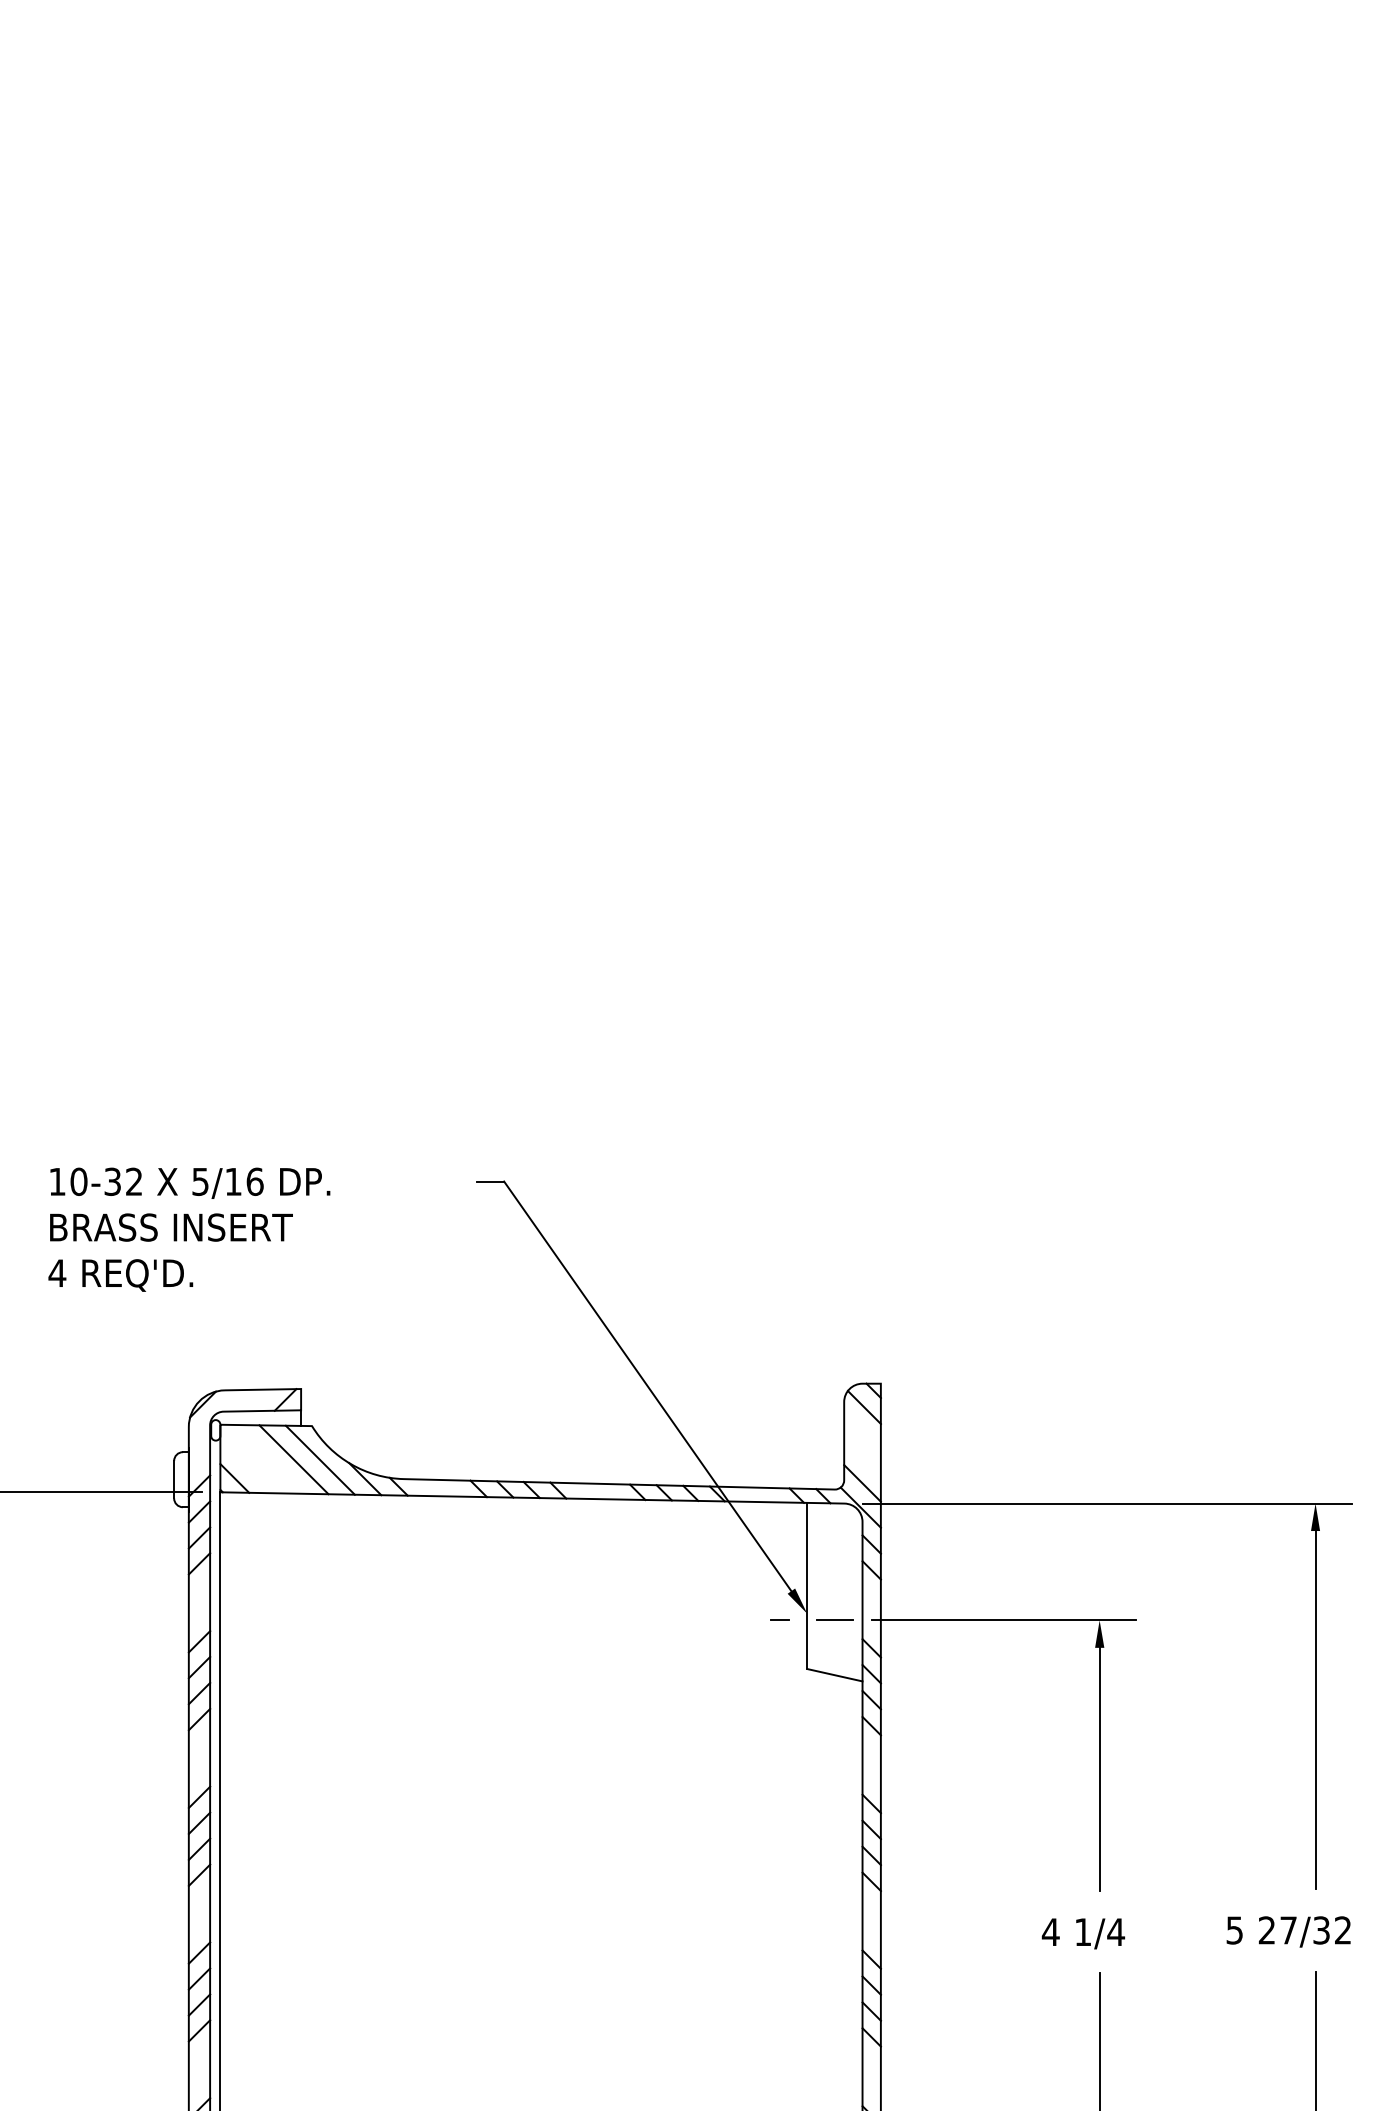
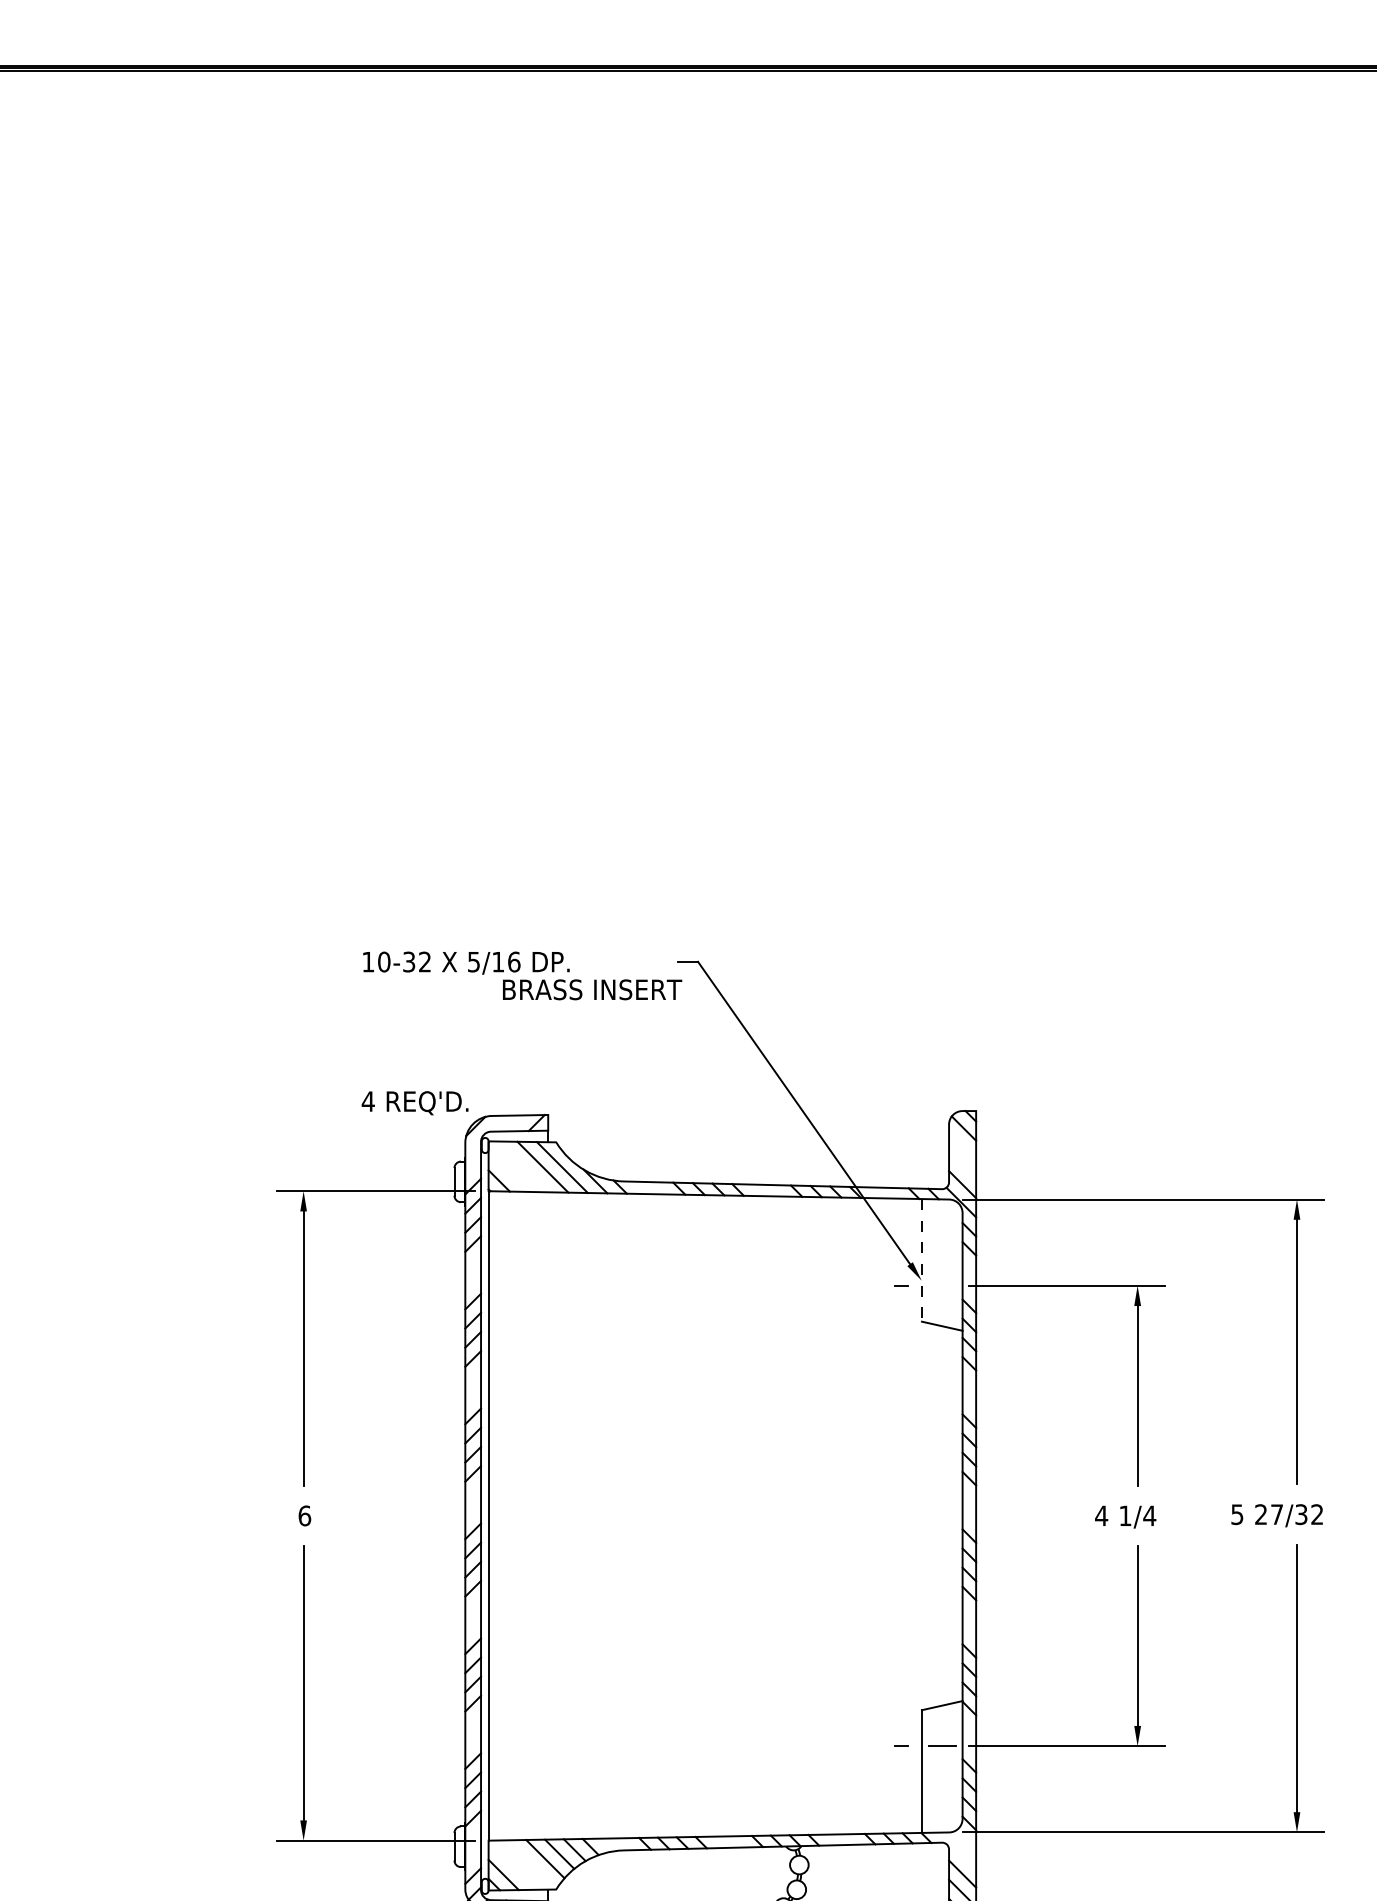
text: (171, 1227) -> (592, 989), moved
text: (119, 1275) -> (414, 1103), moved
line: (806, 1586) -> (921, 1260), solid -> dashed
line: (833, 1620) -> (941, 1285), removed

